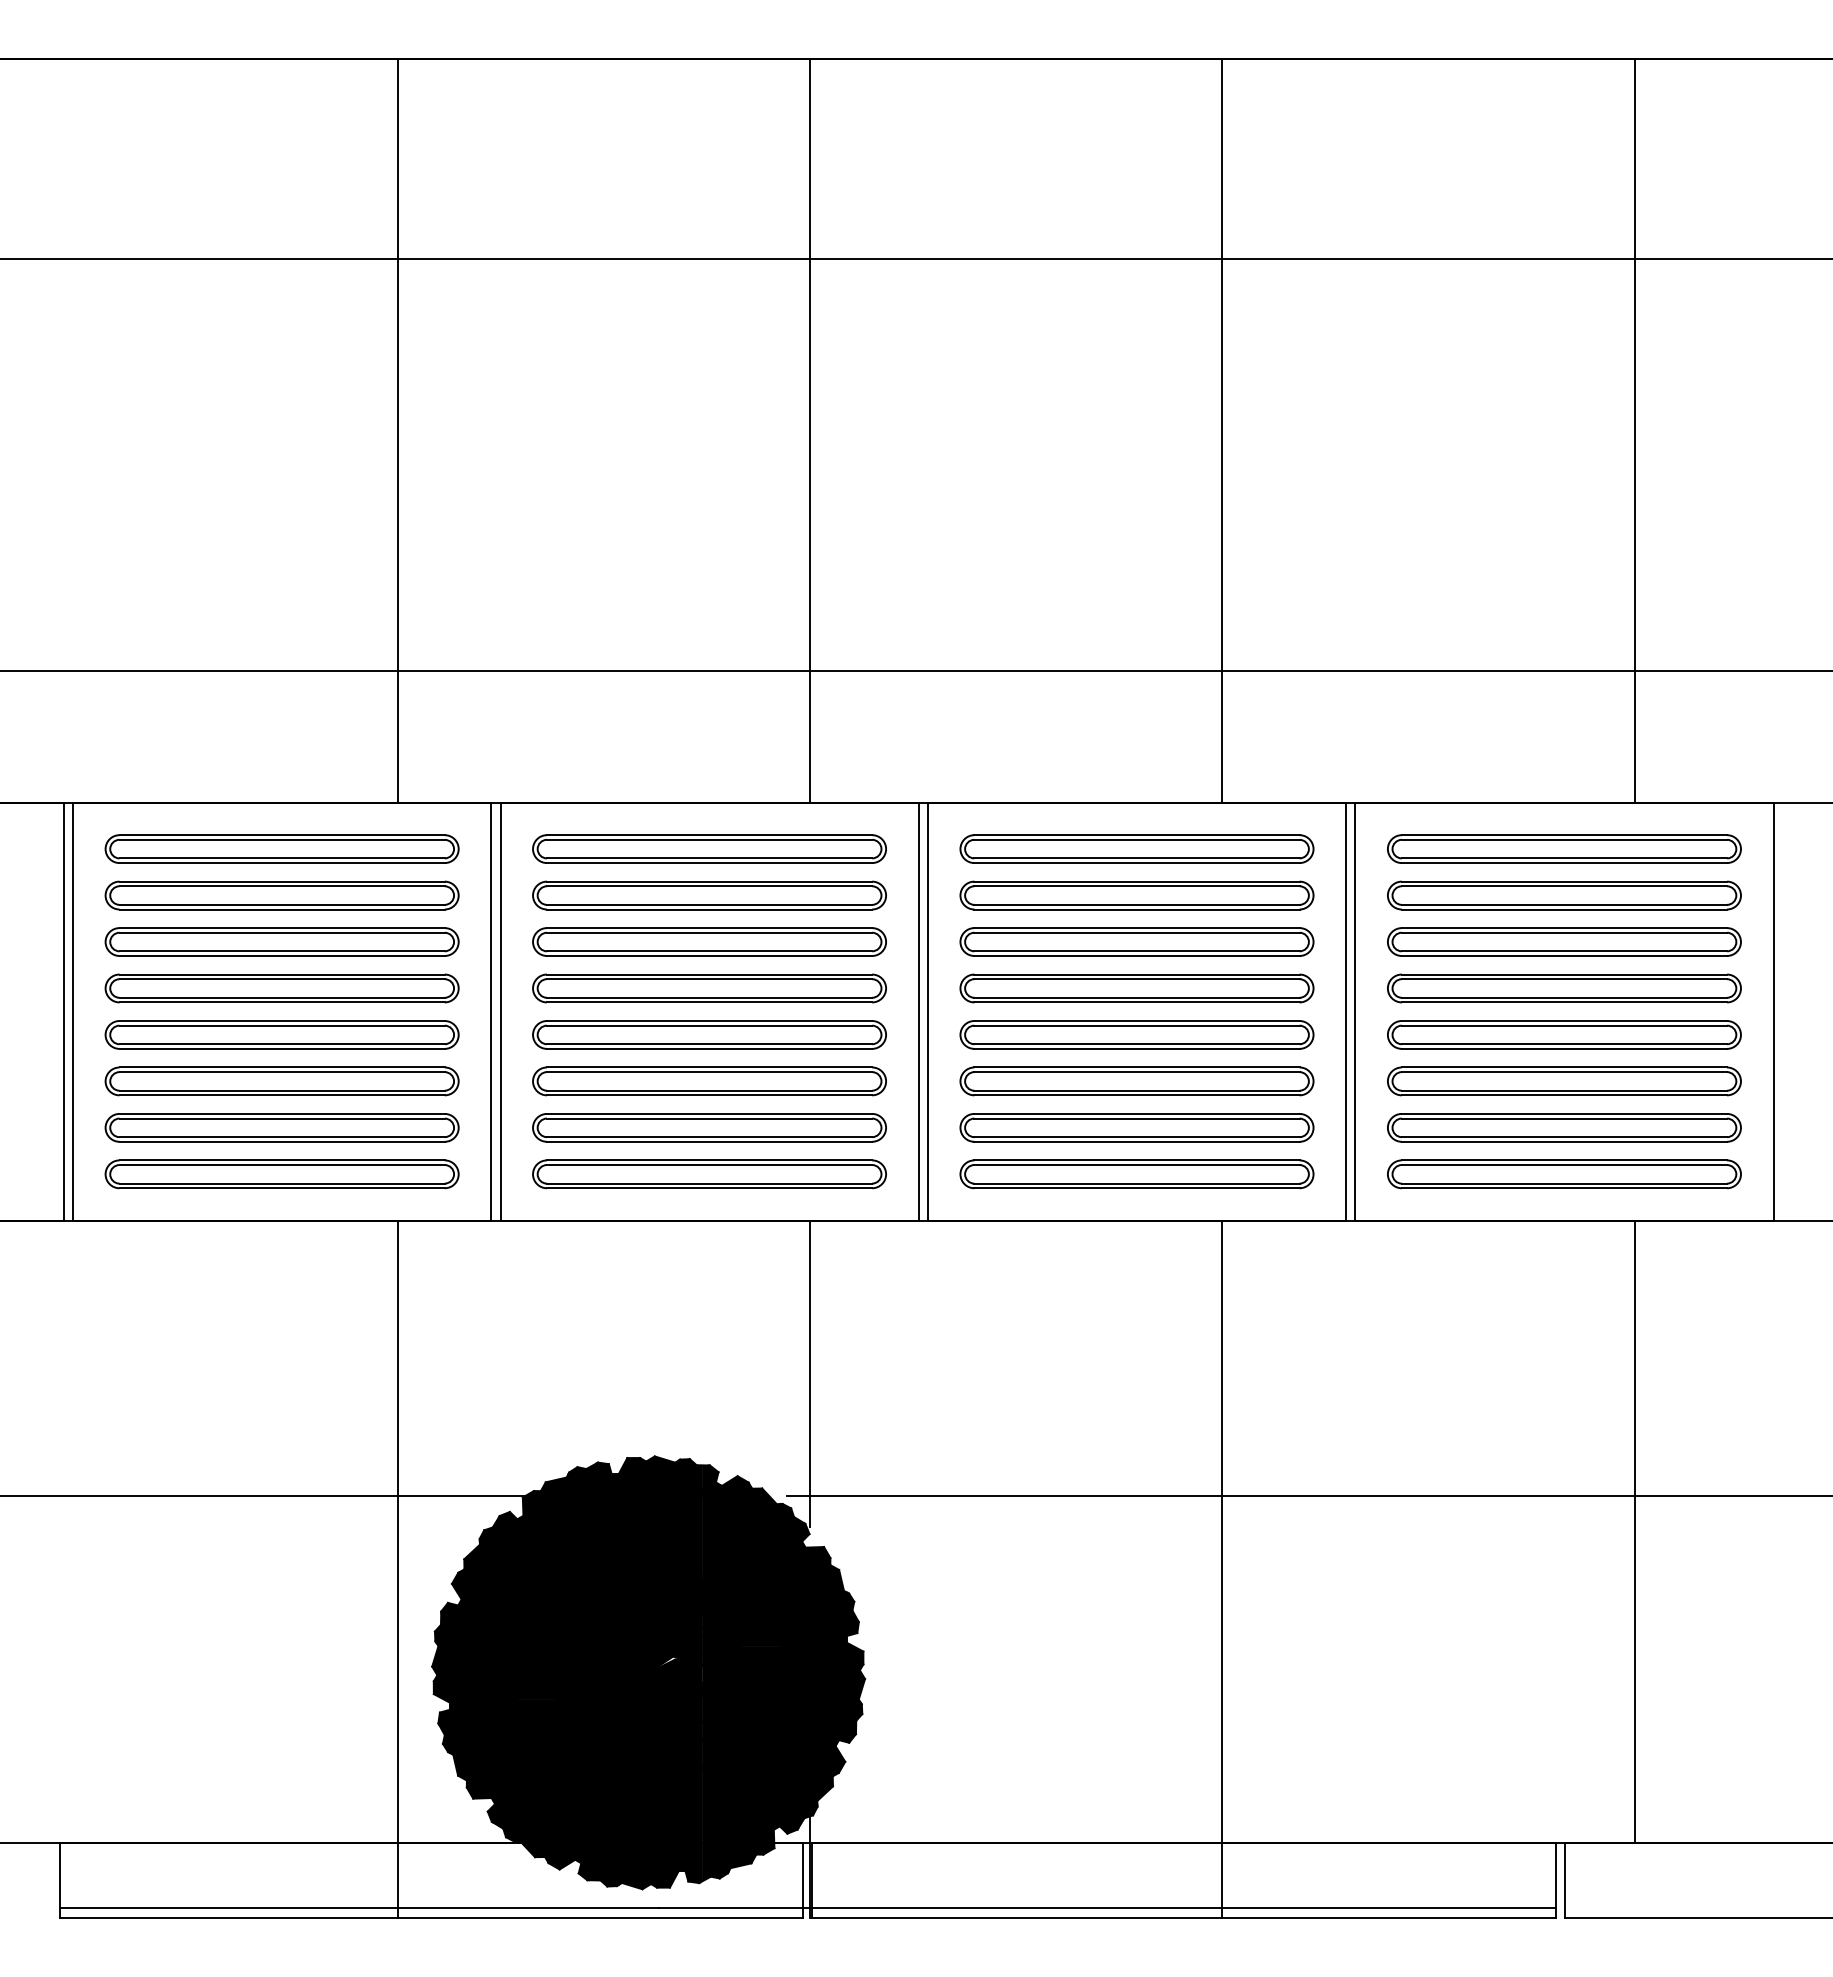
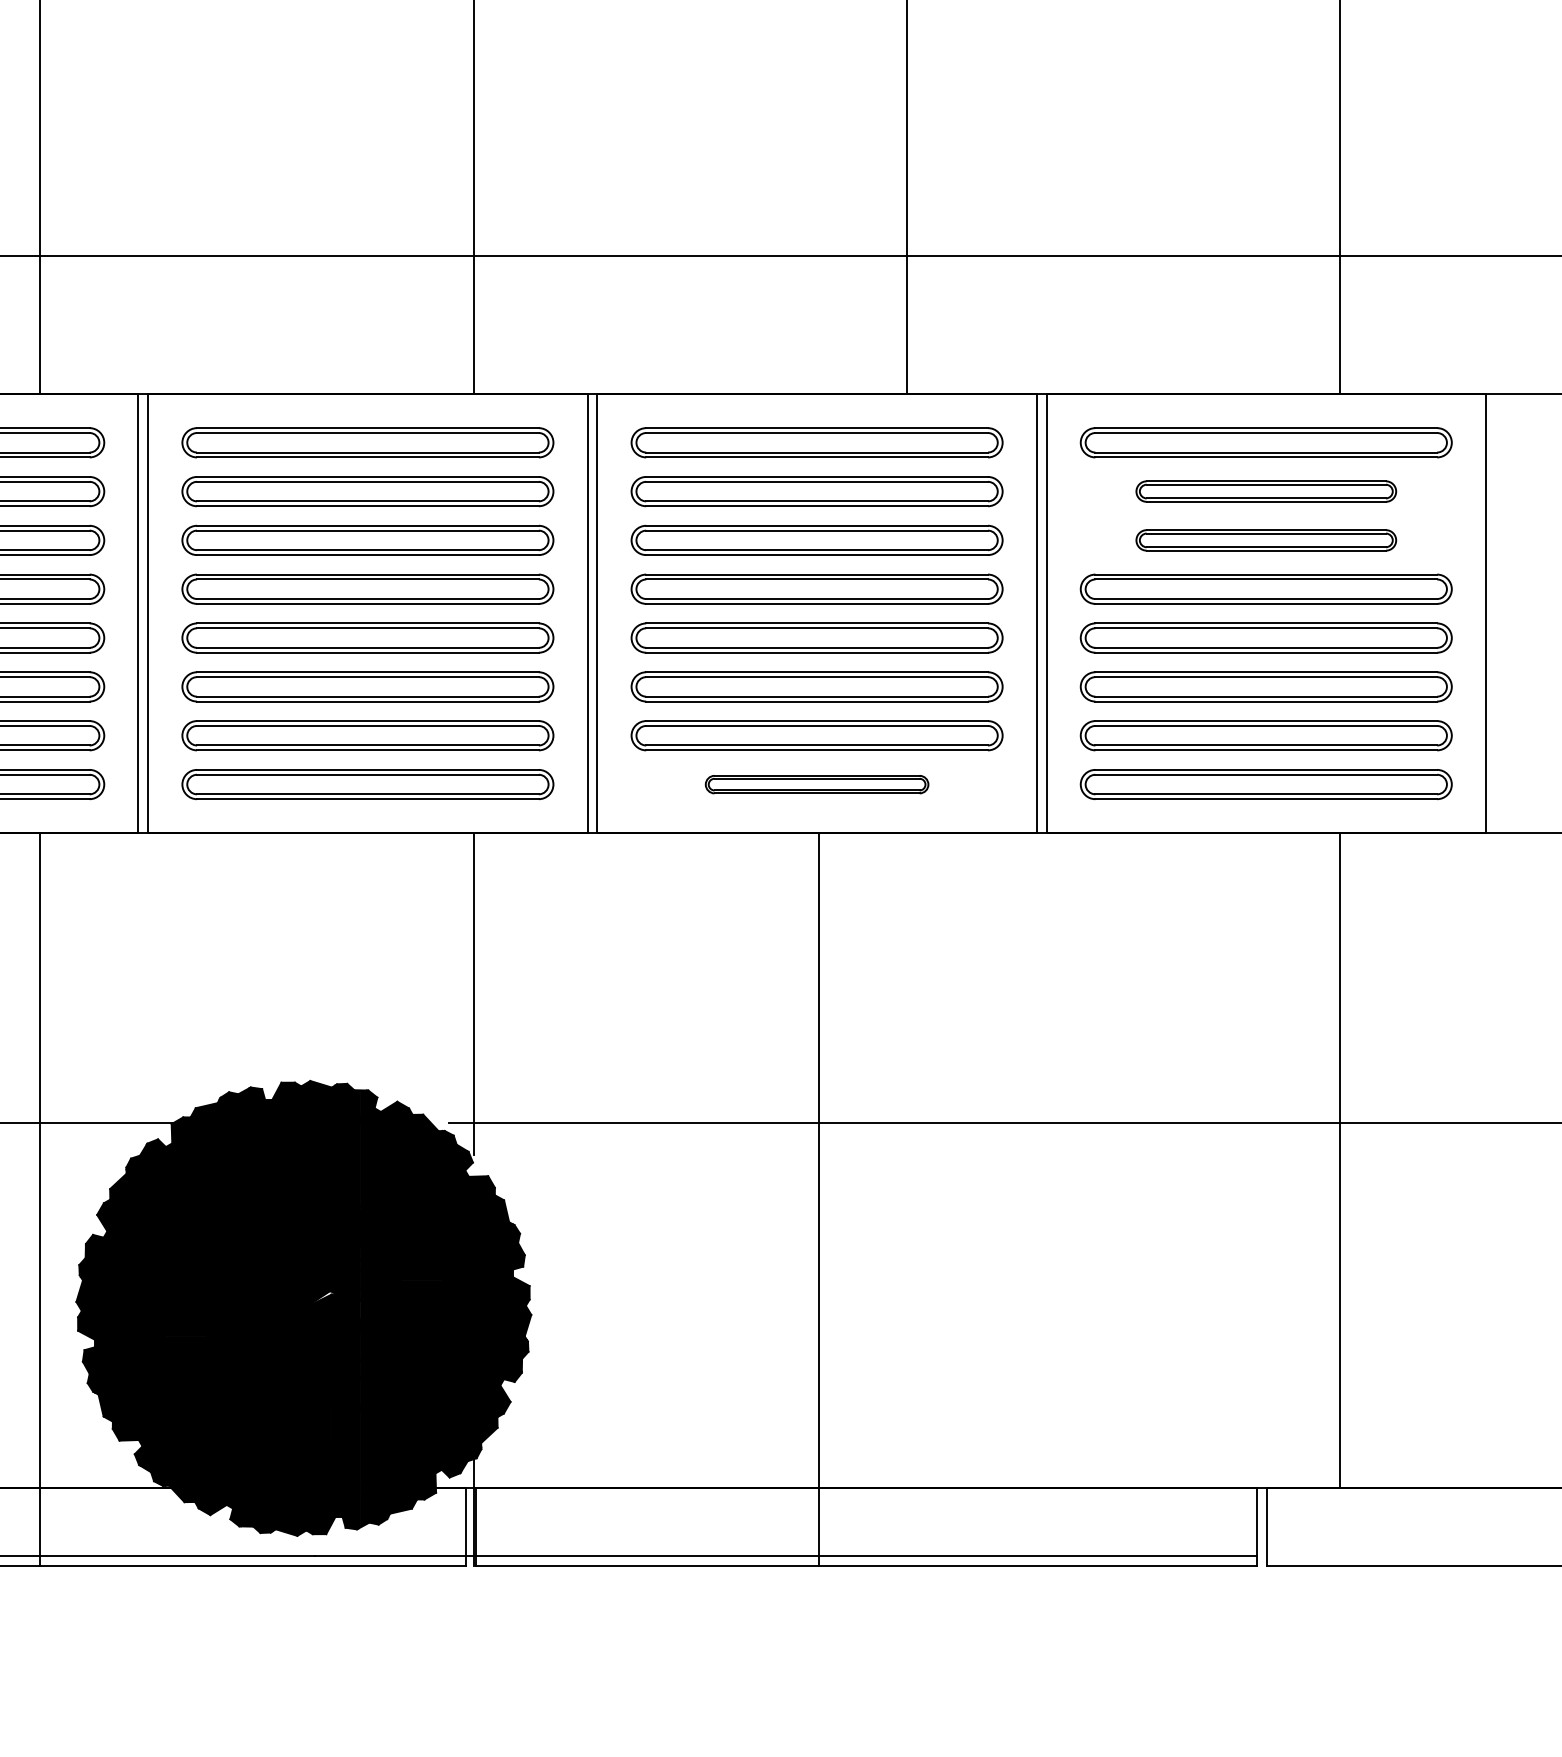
part: (1564, 895) -> (1266, 491), size x0.7
part: (1564, 941) -> (1266, 539), size x0.7
part: (1136, 1174) -> (816, 784), size x0.6
line: (1222, 1568) -> (818, 1198), moved

